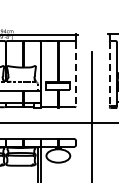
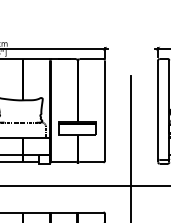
line: (75, 74) -> (104, 111), dashed -> solid
line: (109, 74) -> (157, 111), dashed -> solid

